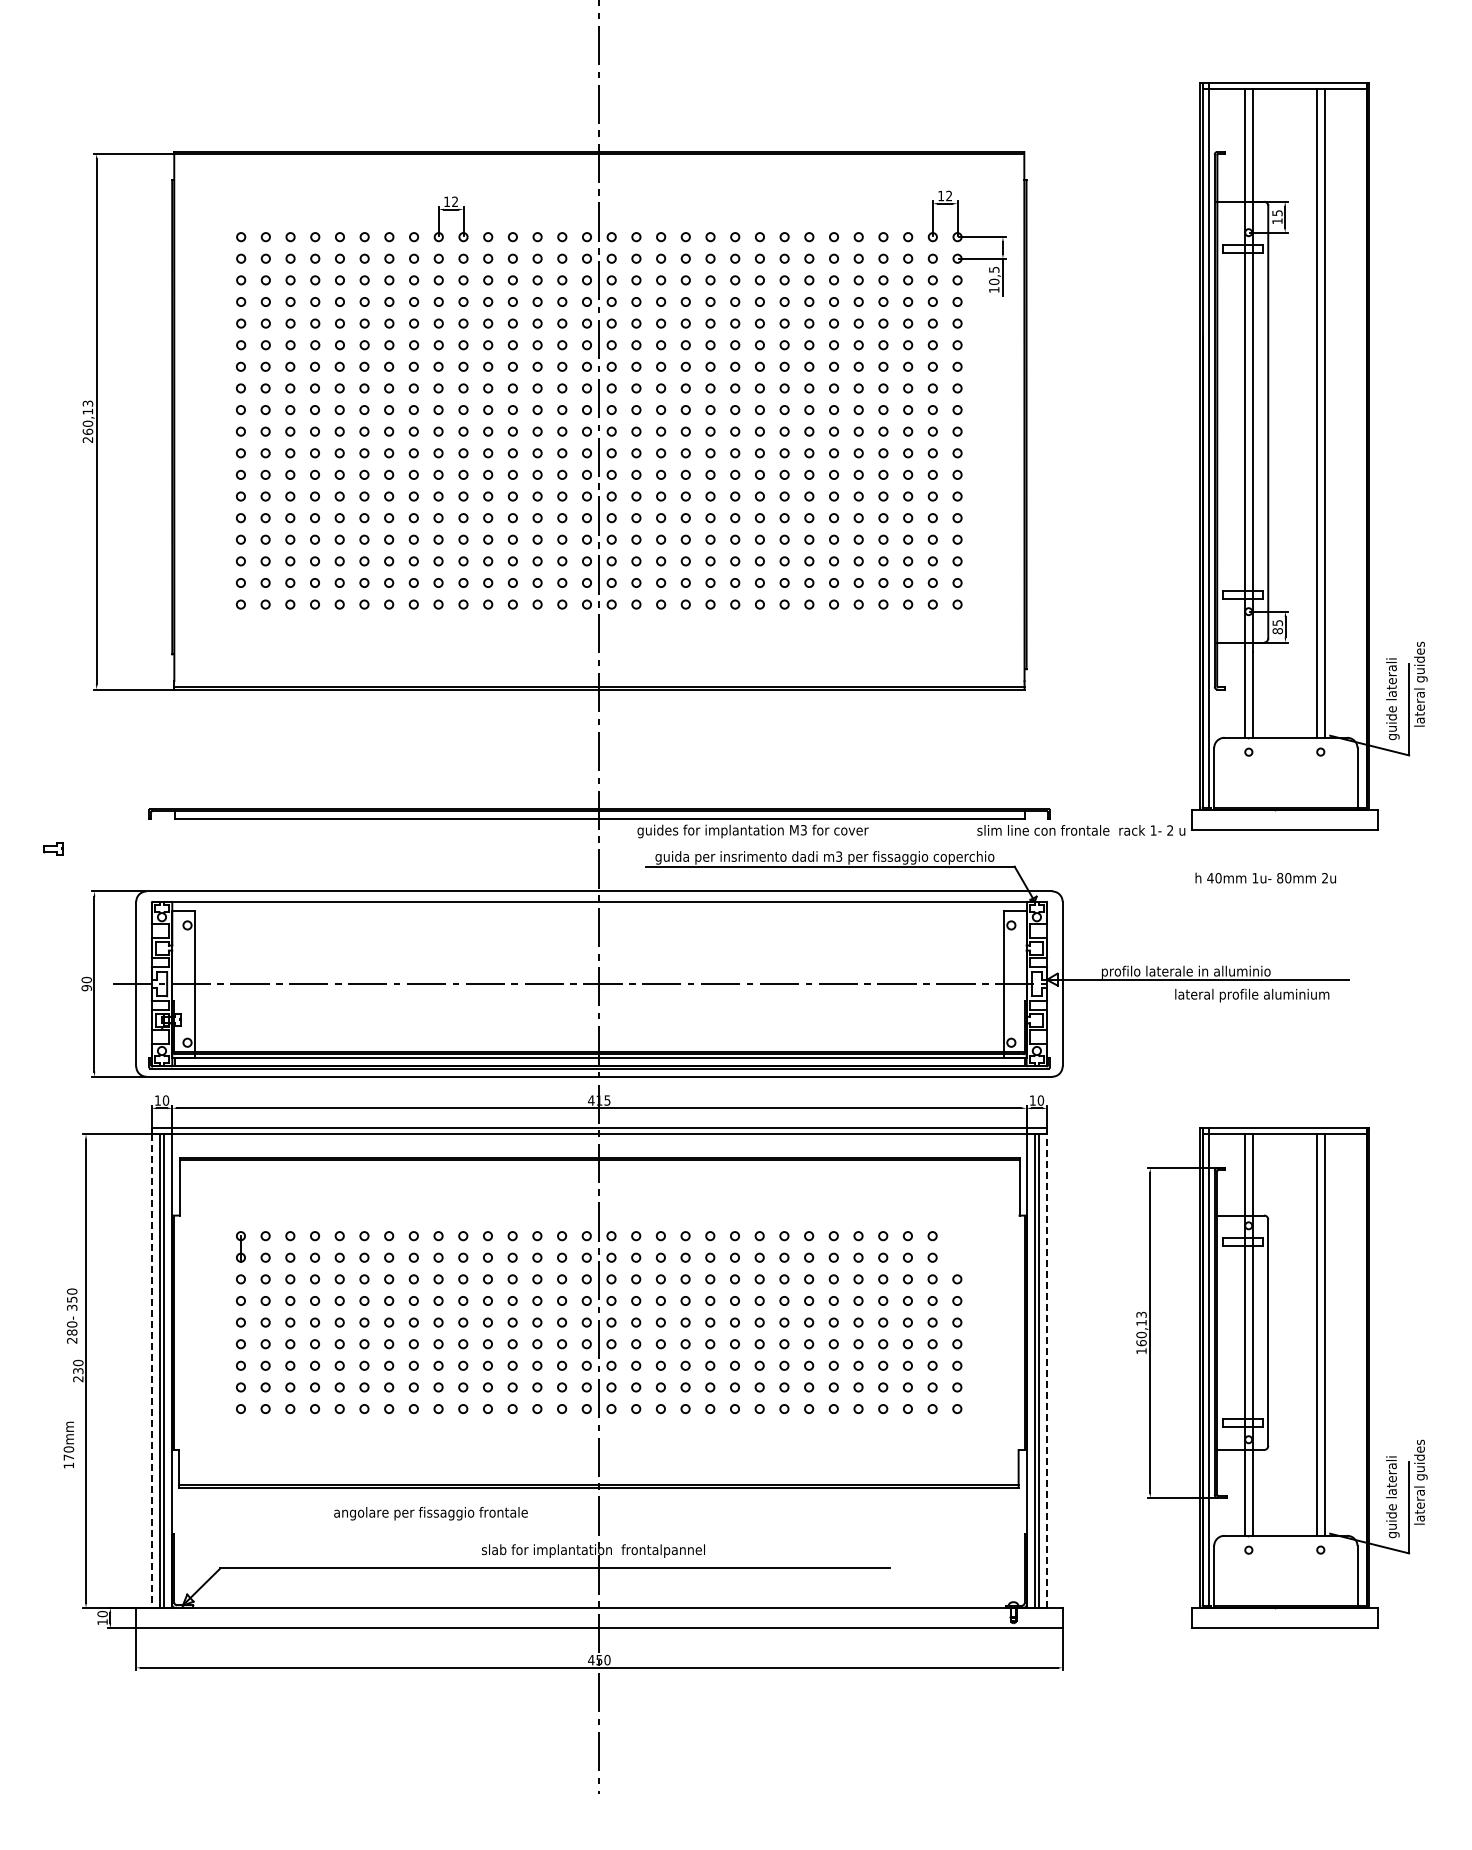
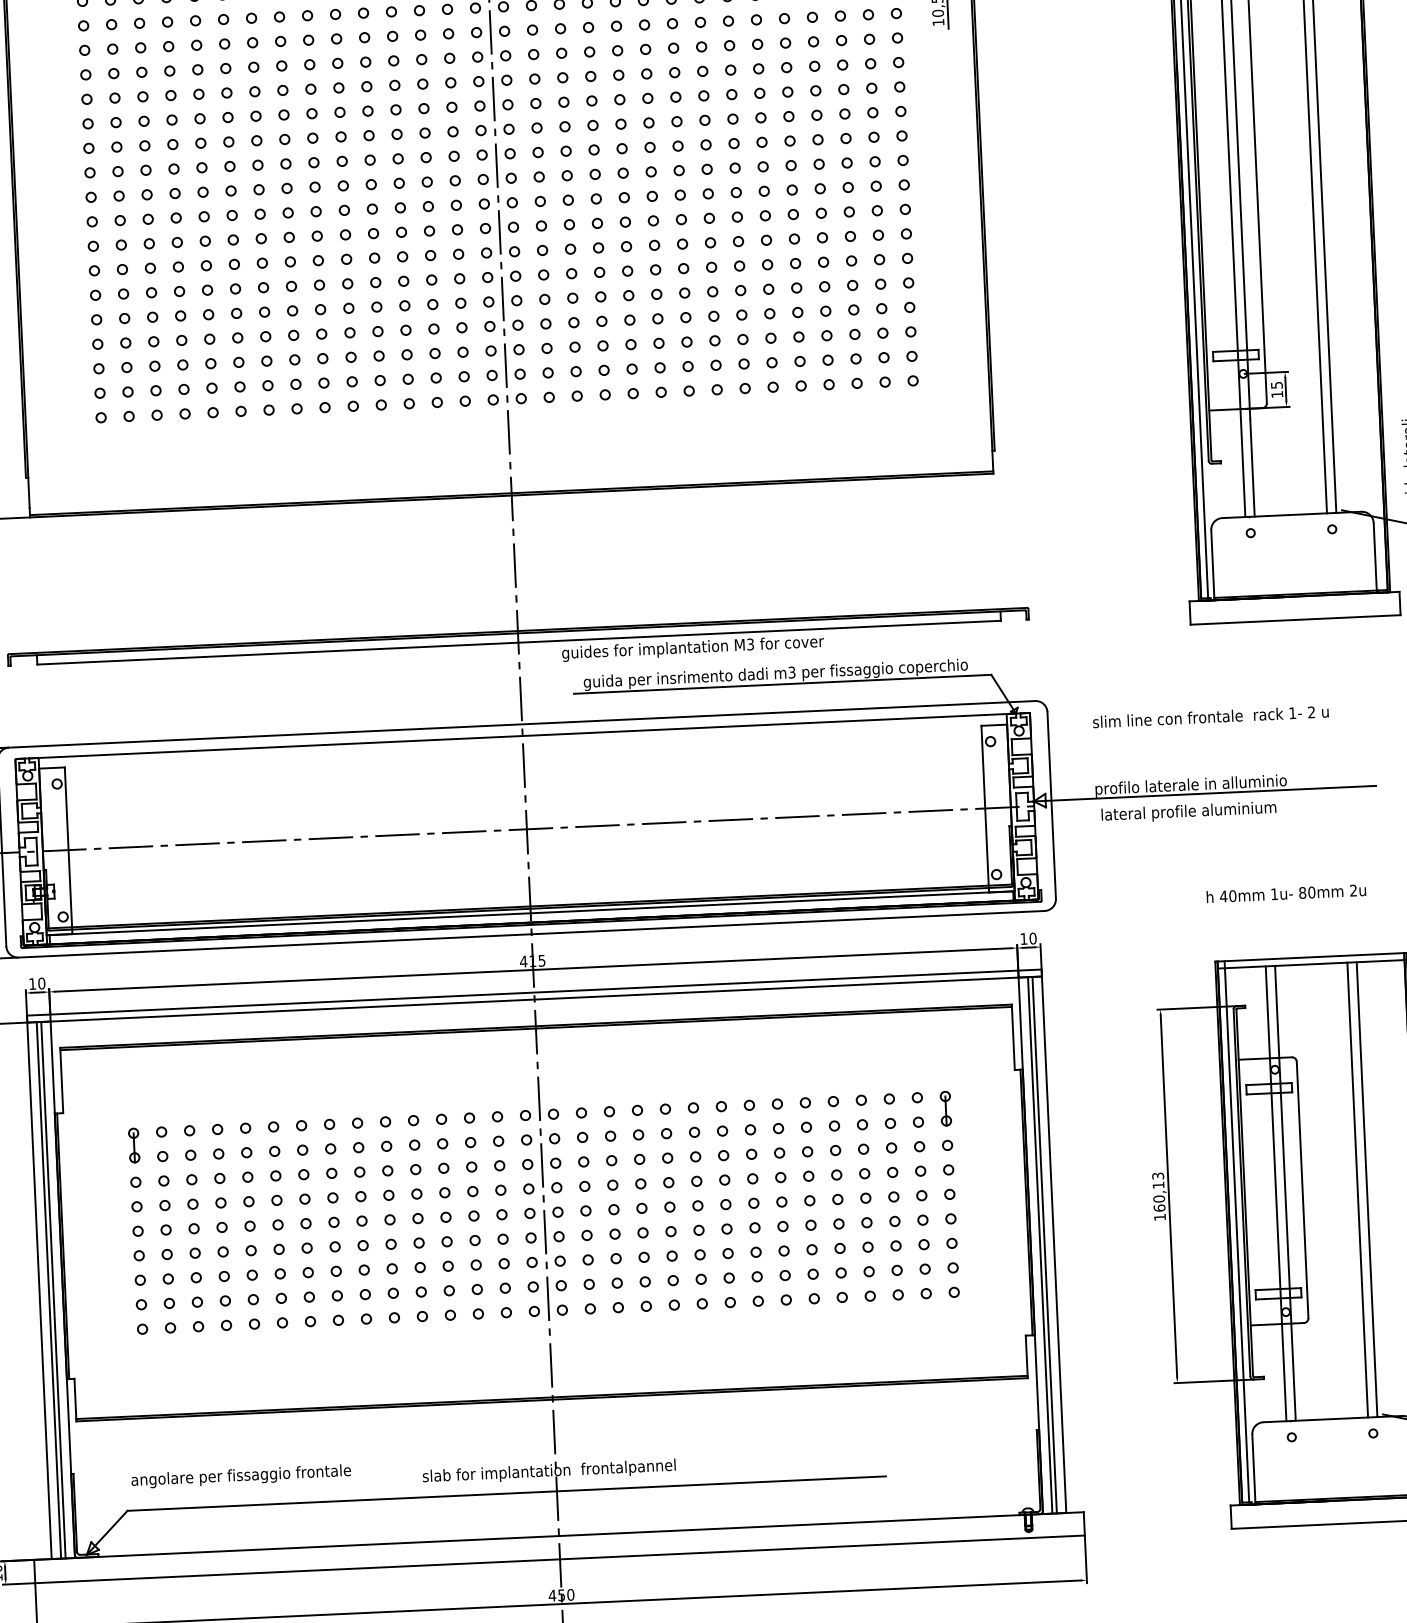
text: (1277, 631) -> (1277, 394), 85 -> 15
text: (1081, 830) -> (1211, 716), moved
text: (1265, 877) -> (1285, 892), moved
text: (1252, 995) -> (1189, 812), moved
part: (957, 1246) -> (946, 1108), added
line: (151, 1371) -> (39, 1291), dashed -> solid
line: (1047, 1371) -> (1054, 1245), dashed -> solid
text: (430, 1513) -> (240, 1476), moved

